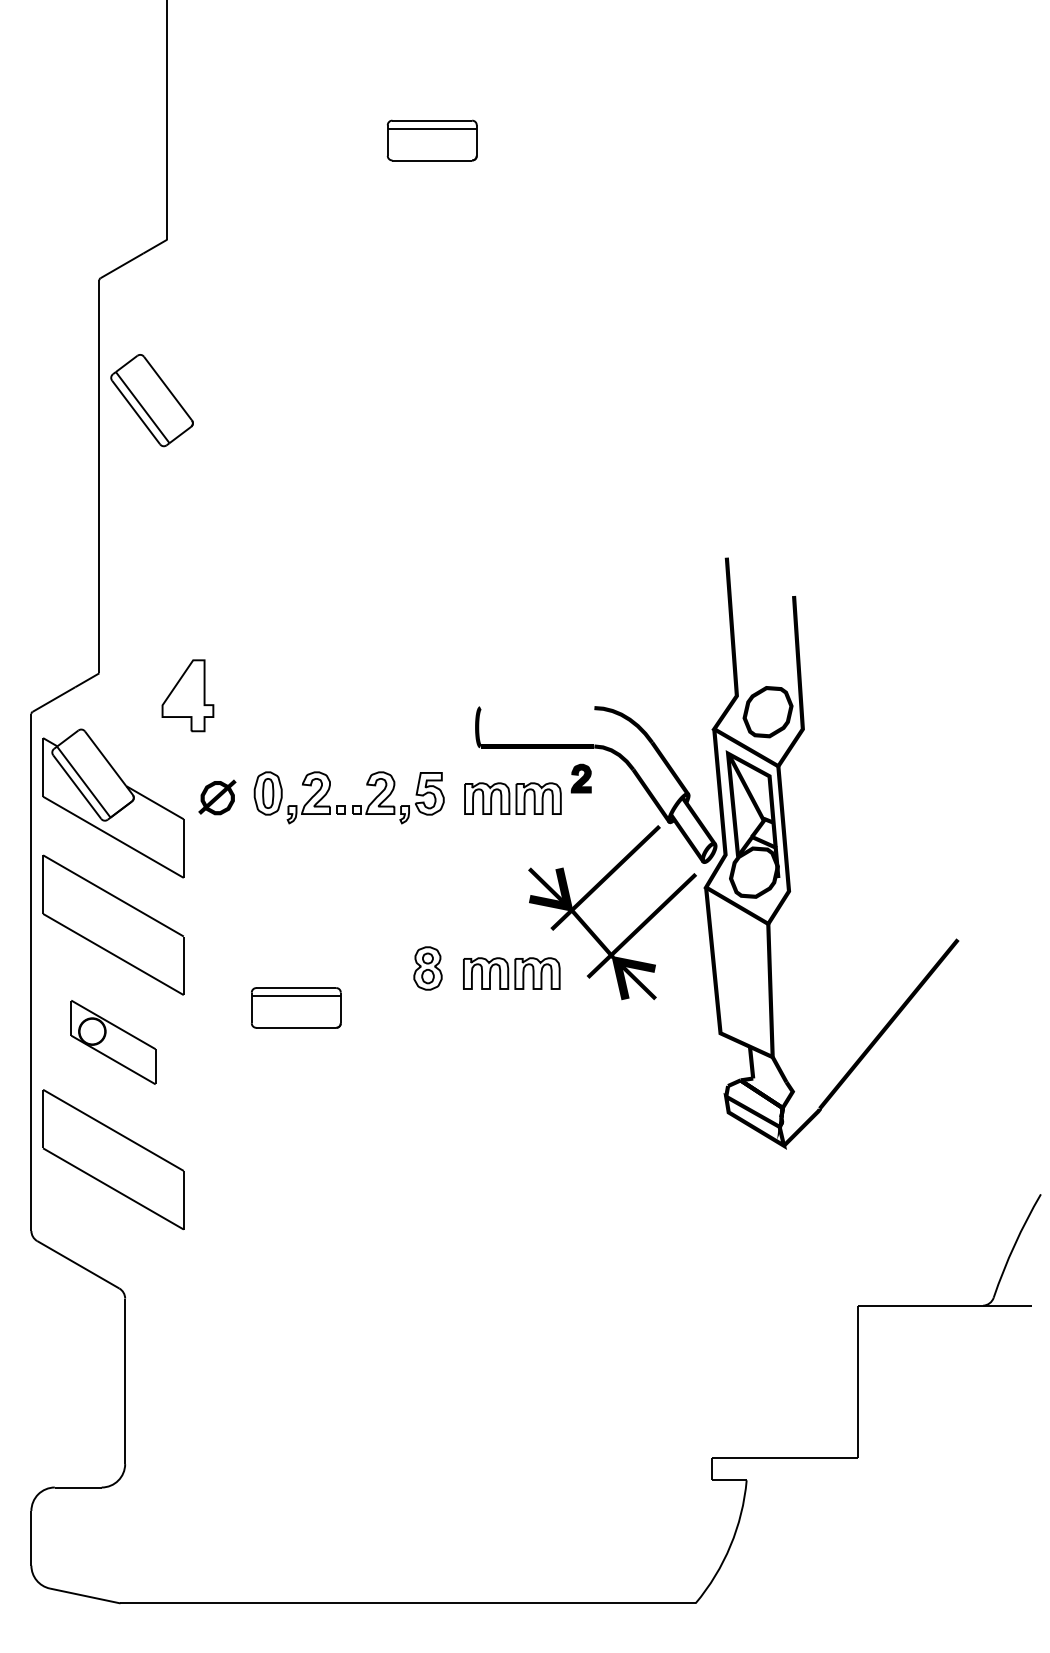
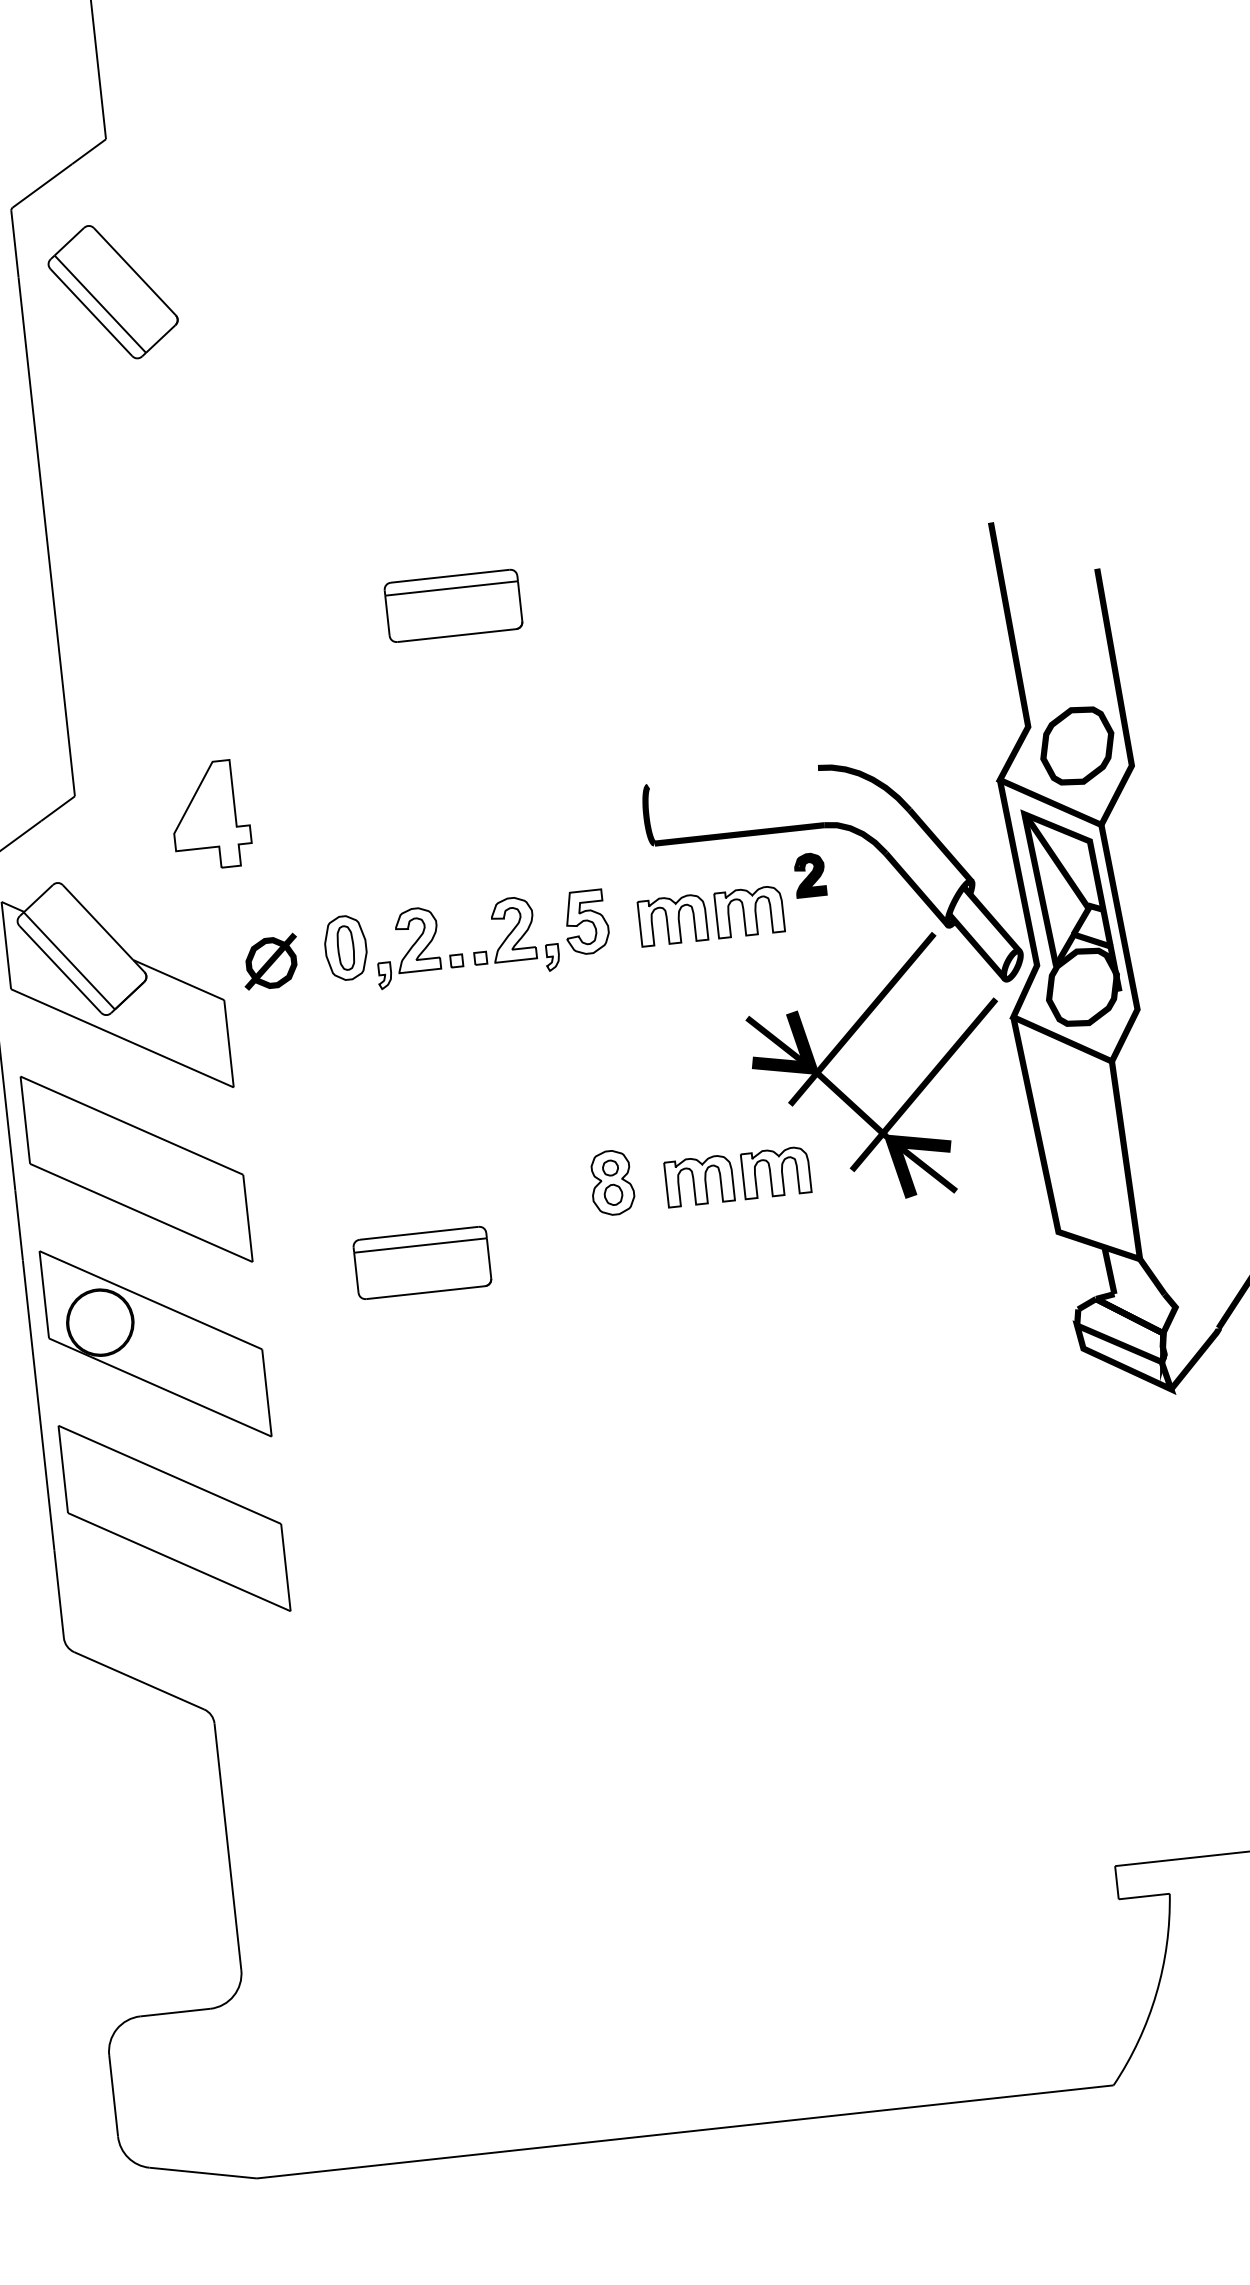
part: (151, 400) -> (112, 292), moved
part: (363, 574) -> (452, 606), added
part: (113, 1042) -> (155, 1344), size x1.67

